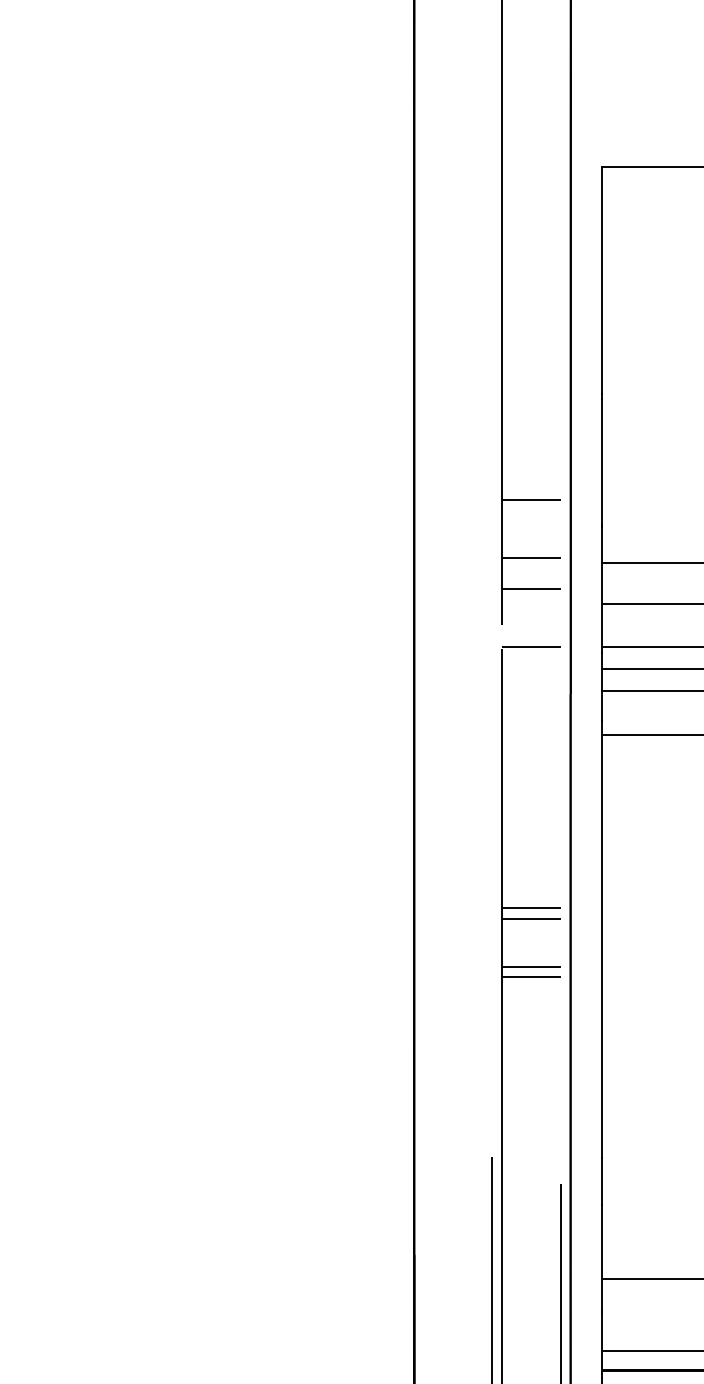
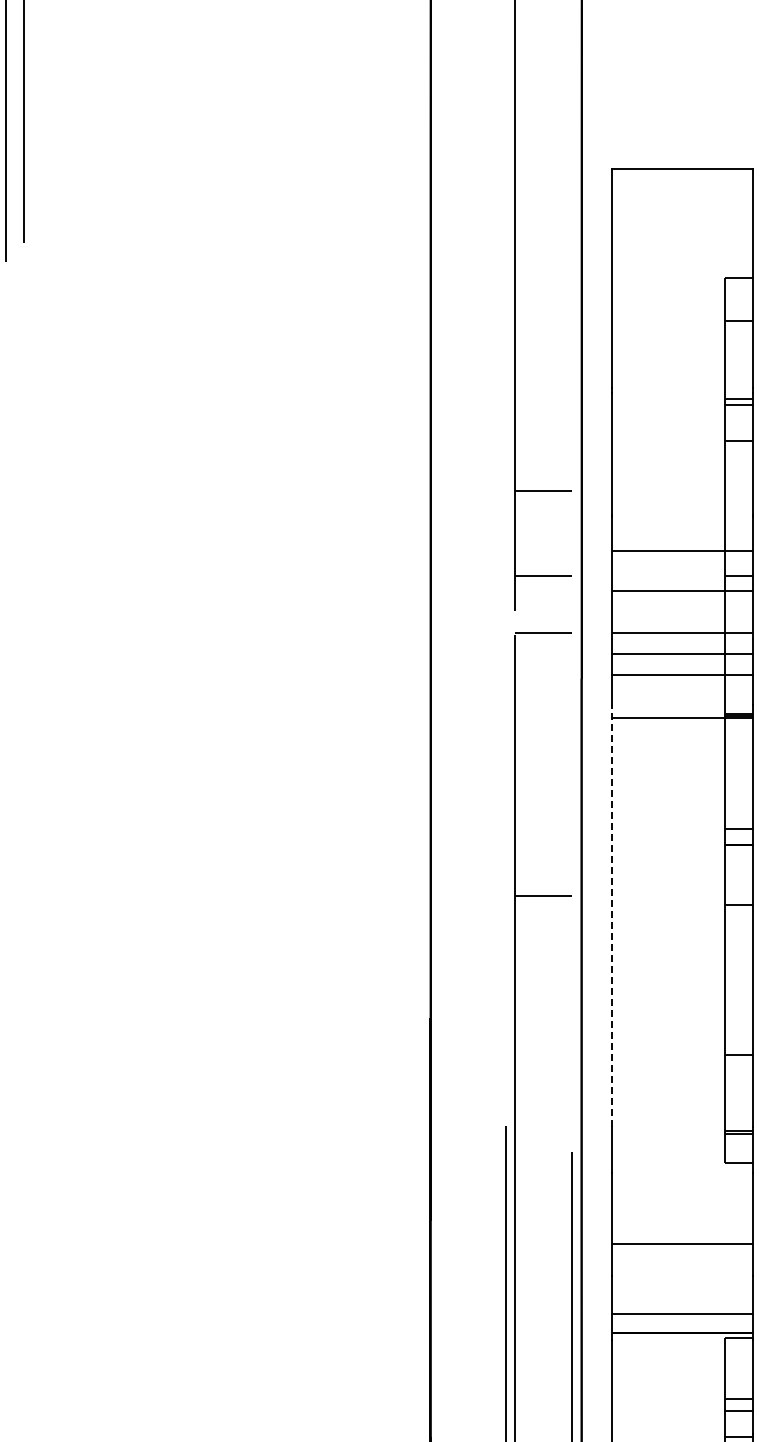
line: (531, 558) -> (543, 547), removed
line: (531, 907) -> (543, 885), removed
line: (601, 938) -> (611, 915), solid -> dashed
line: (531, 966) -> (543, 942), removed
line: (531, 977) -> (543, 952), removed

